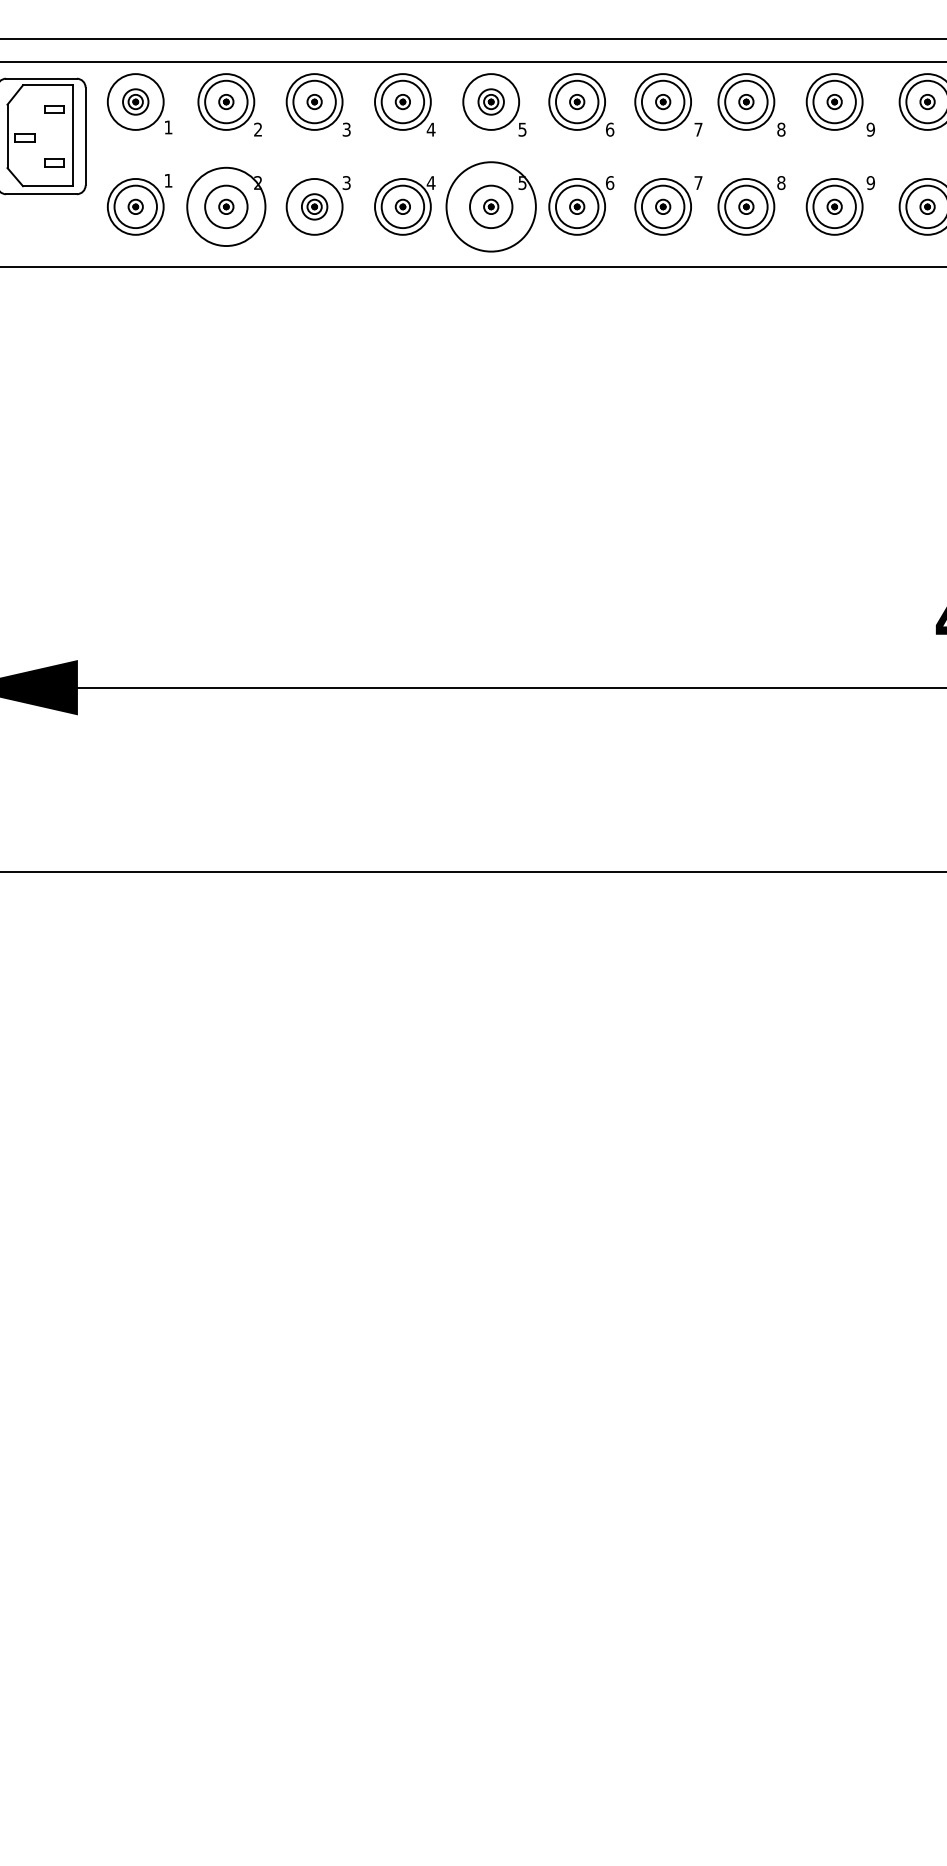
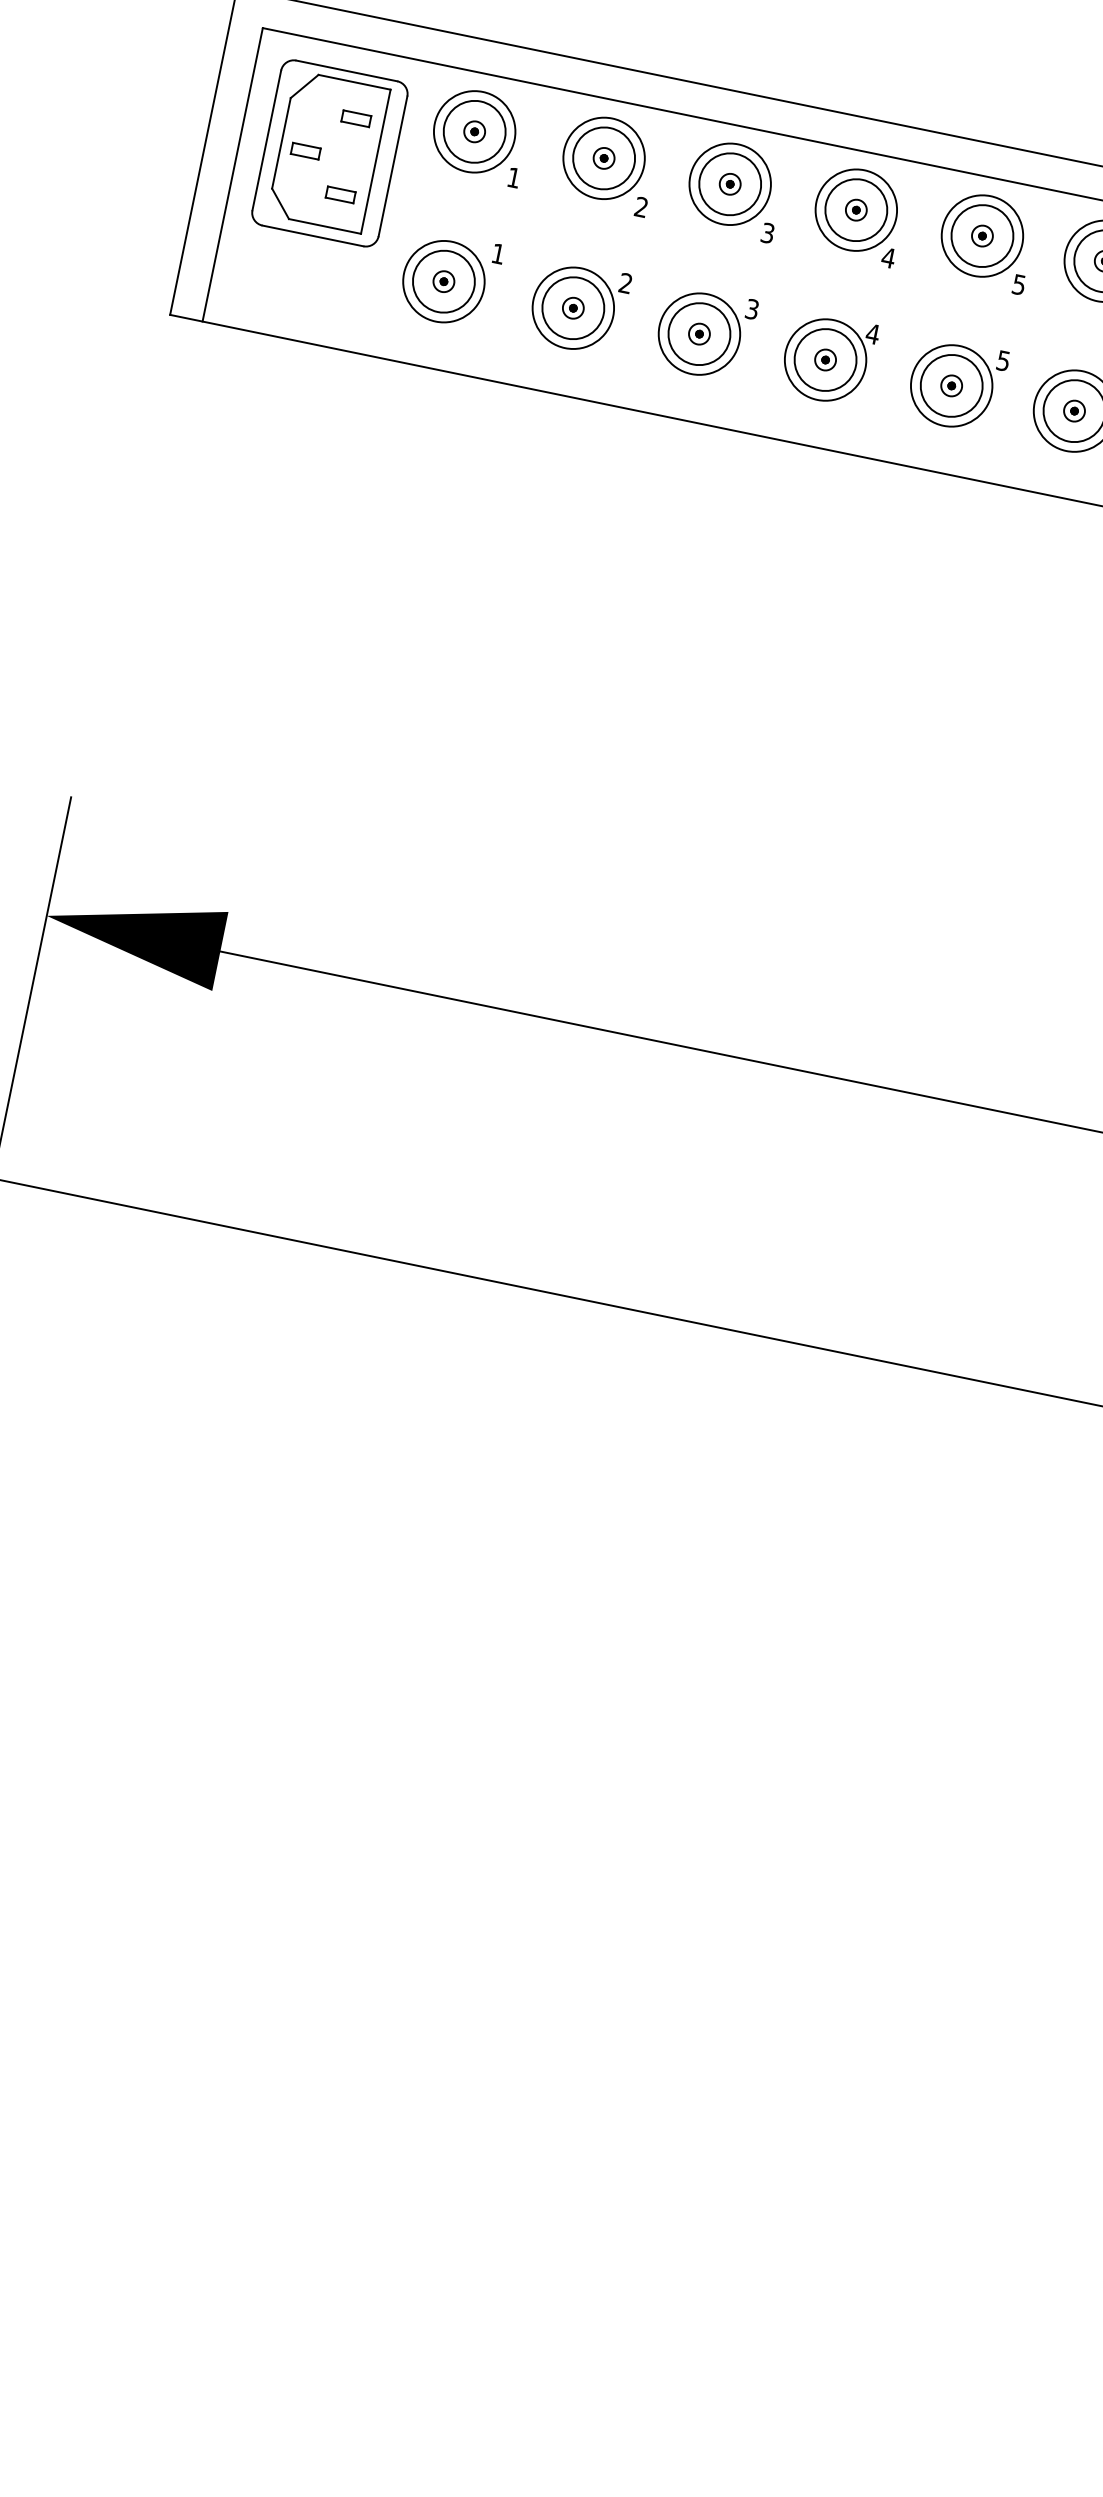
circle: (135, 101) -> (474, 131), size x1.67
circle: (491, 101) -> (982, 235), size x1.67
circle: (226, 206) -> (573, 307), size x0.71
circle: (314, 206) -> (699, 333), size x1.67
circle: (491, 206) -> (952, 385), size x0.62

